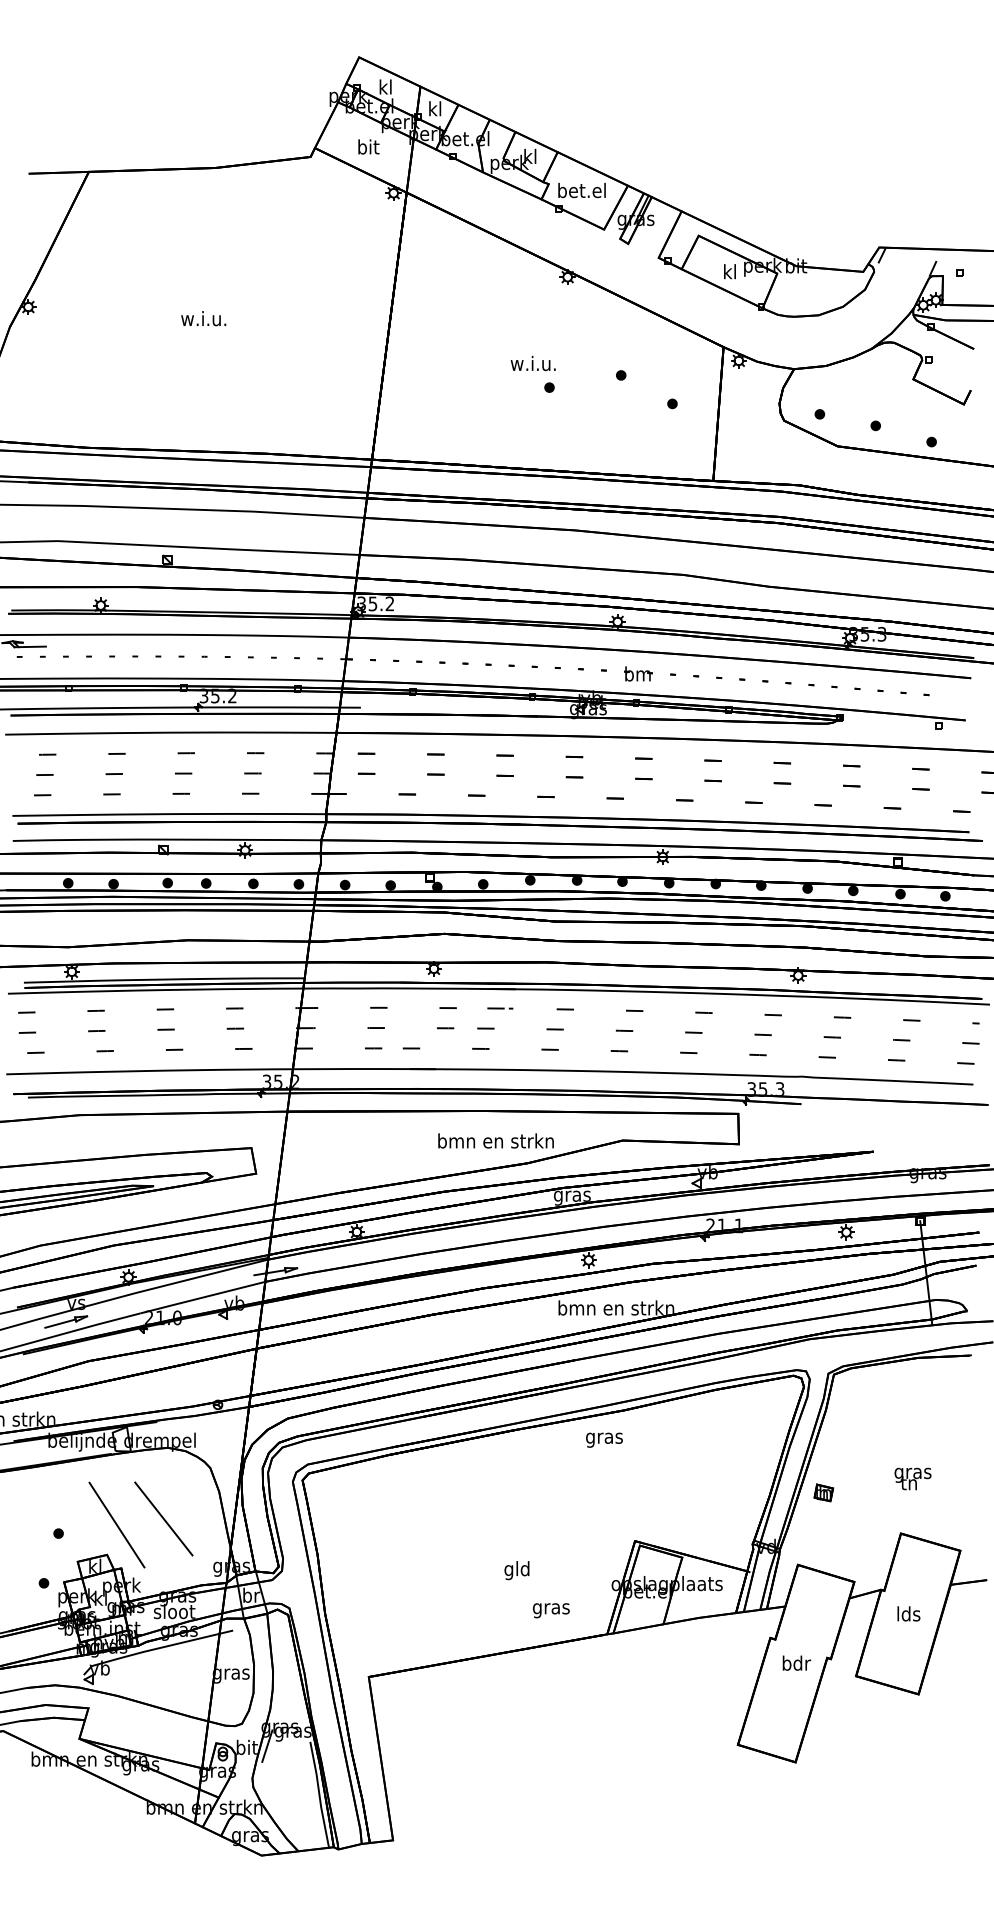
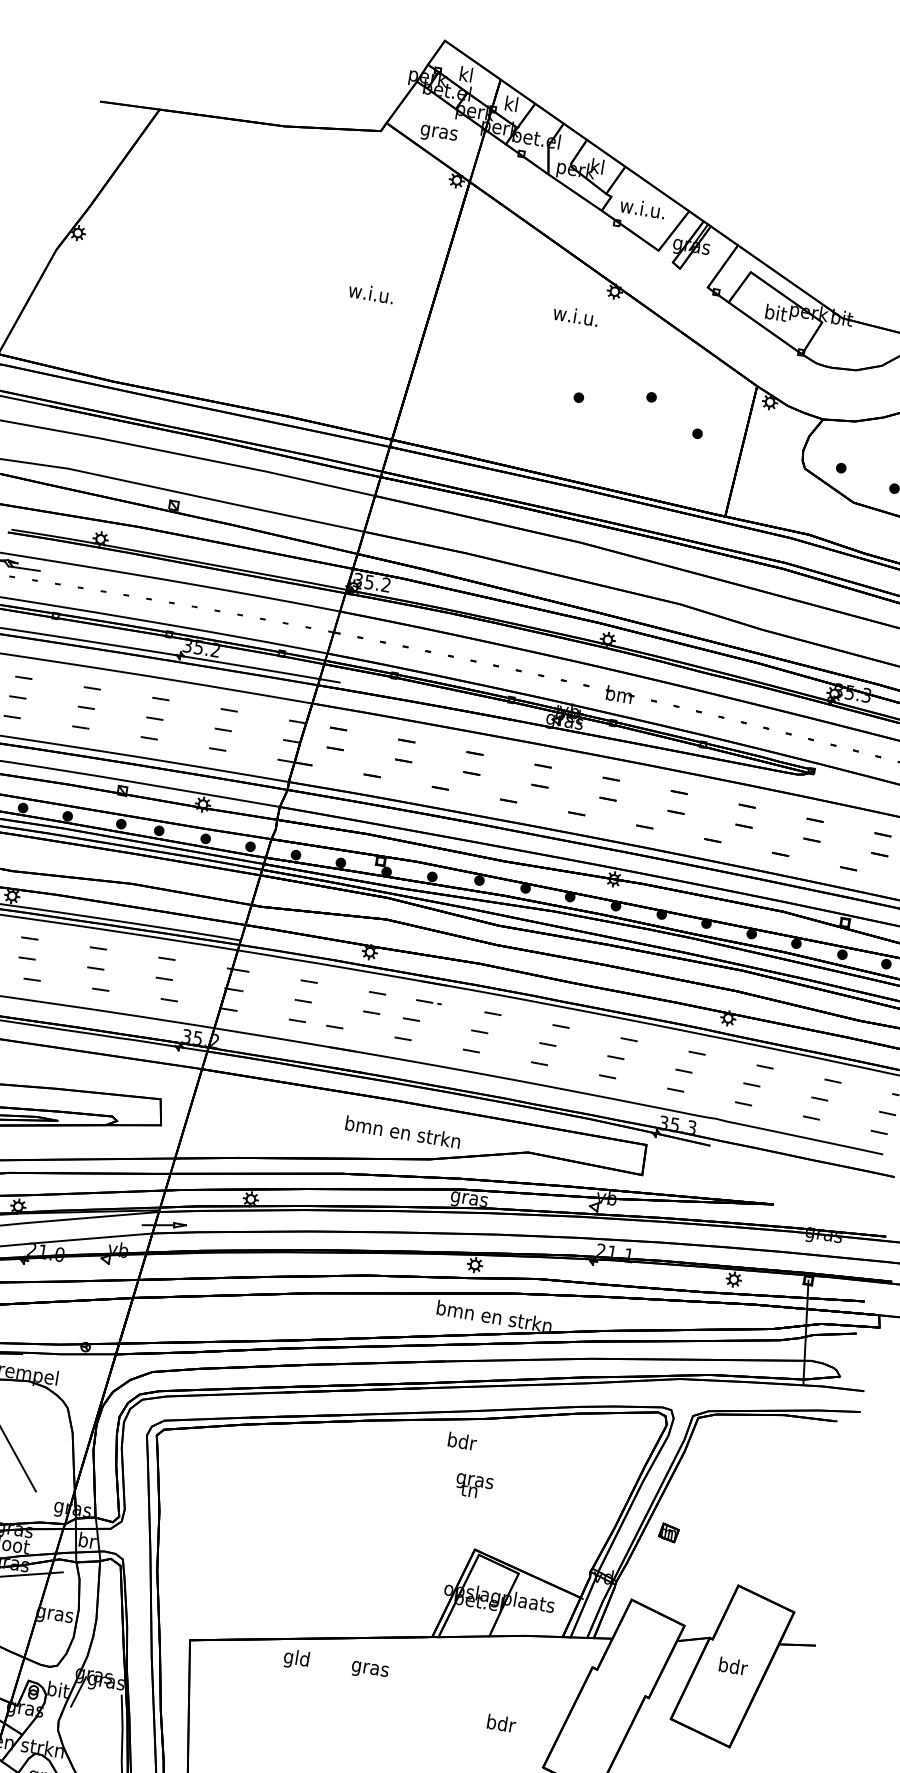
text: (368, 148) -> (439, 132), bit -> gras
text: (581, 190) -> (642, 208), bet.el -> w.i.u.
text: (730, 271) -> (776, 312), kl -> bit
text: (203, 318) -> (371, 293), moved
text: (532, 363) -> (575, 315), moved
text: (604, 1437) -> (461, 1442), gras -> bdr
text: (912, 1478) -> (473, 1485), moved
text: (516, 1570) -> (296, 1659), moved
text: (551, 1610) -> (370, 1670), moved
text: (909, 1613) -> (733, 1665), lds -> bdr
text: (796, 1662) -> (501, 1722), moved

